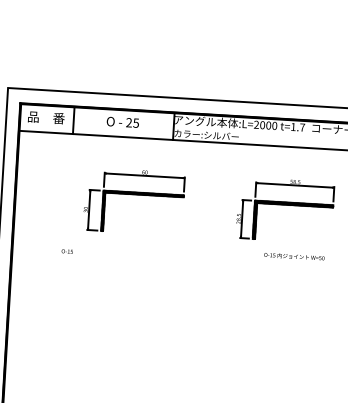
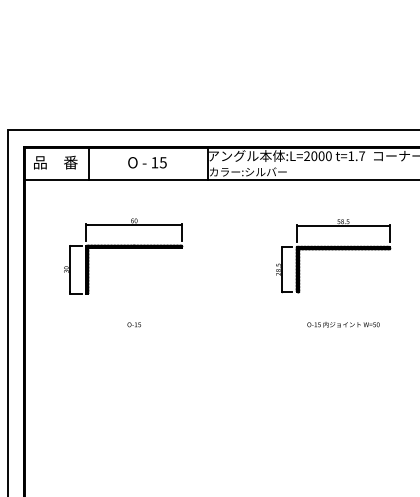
text: (128, 122) -> (154, 162), 25 -> 15
part: (134, 194) -> (123, 248), moved
part: (285, 210) -> (333, 256), moved
text: (66, 251) -> (133, 324), moved
text: (294, 256) -> (343, 324), moved

